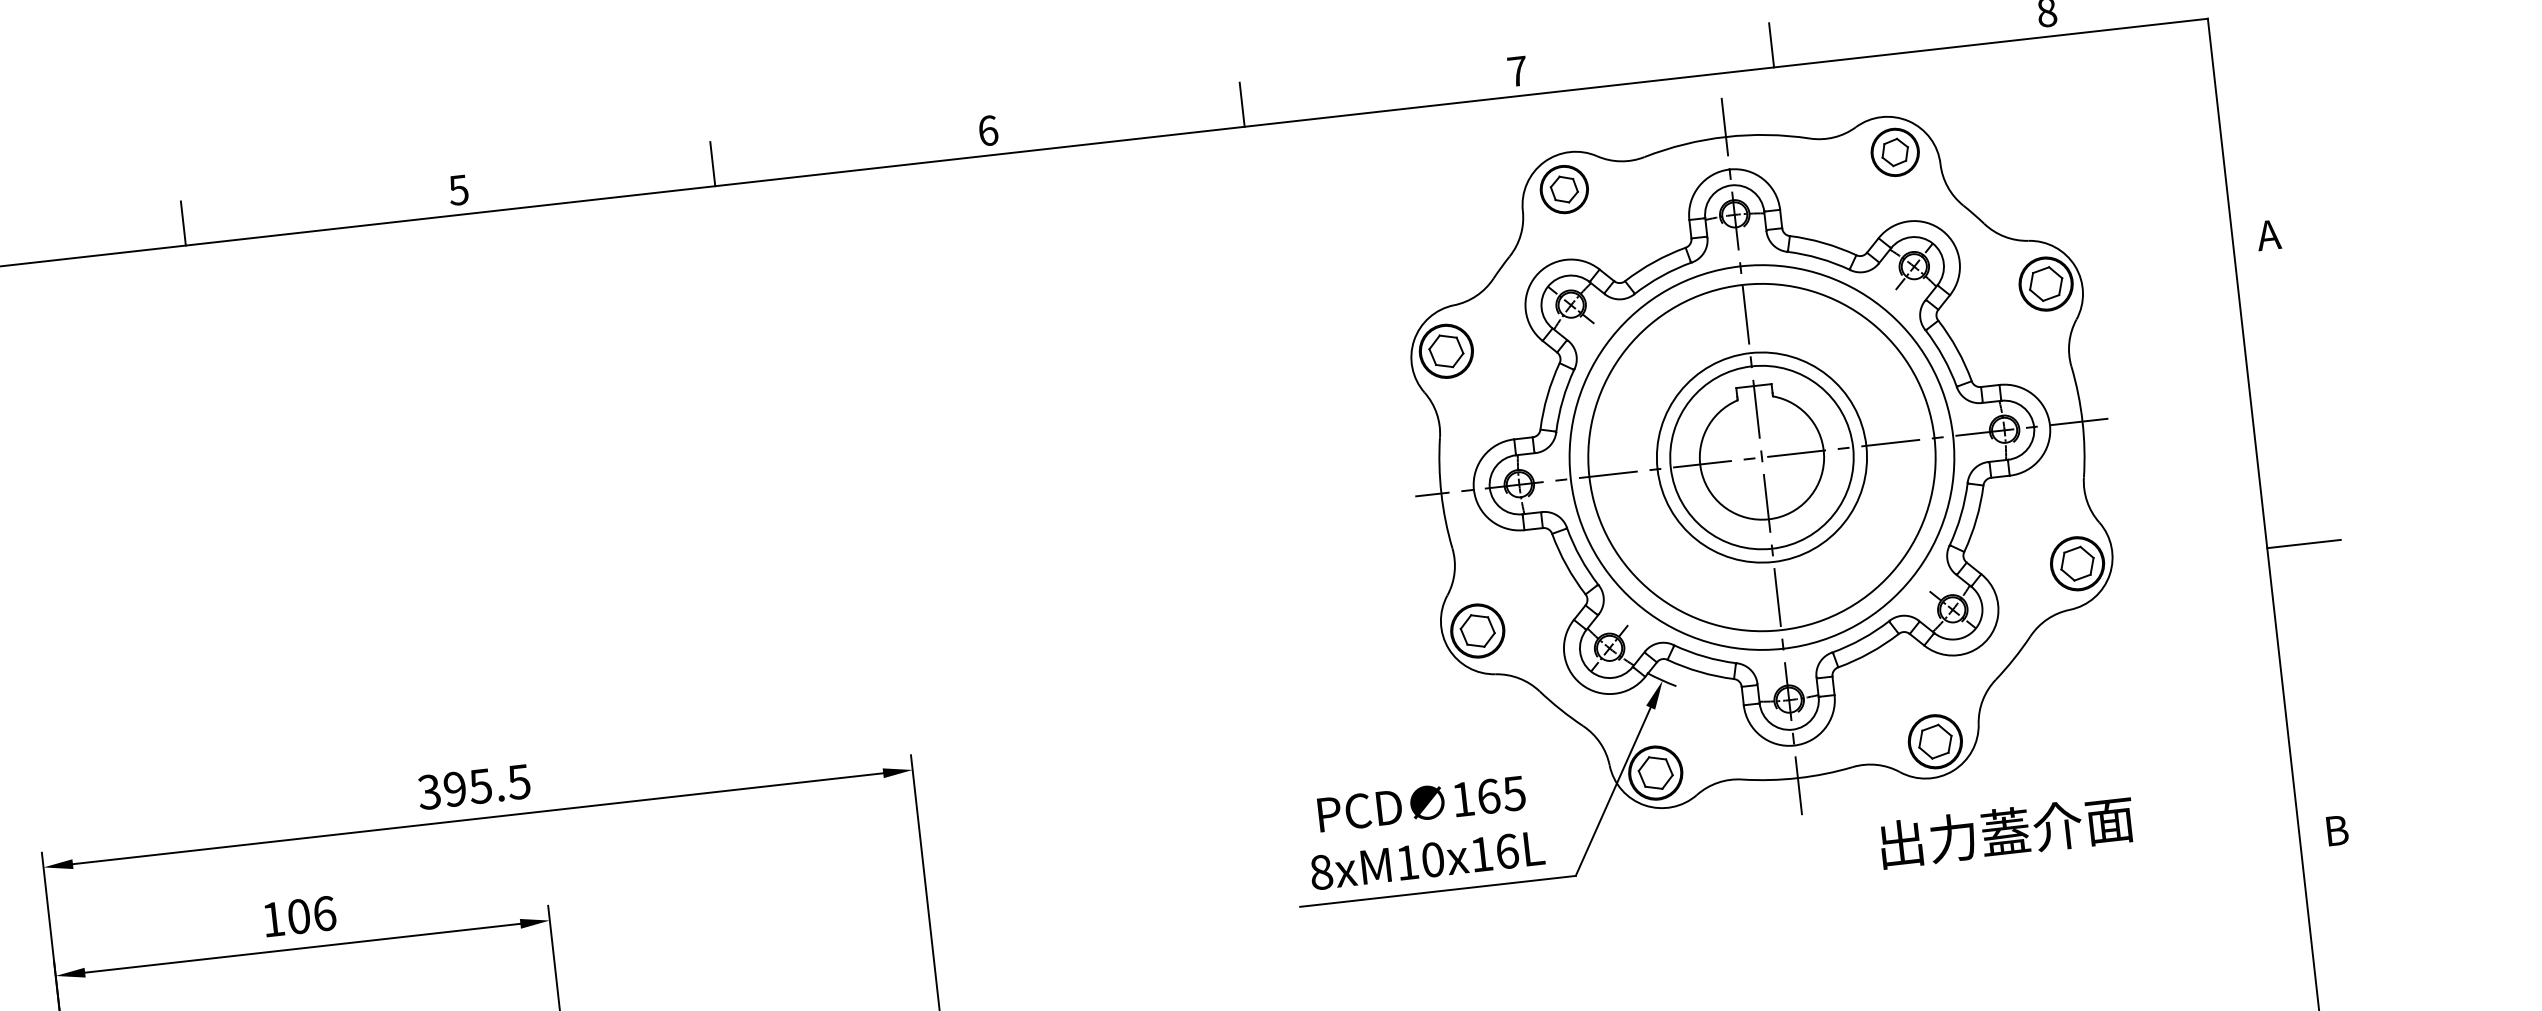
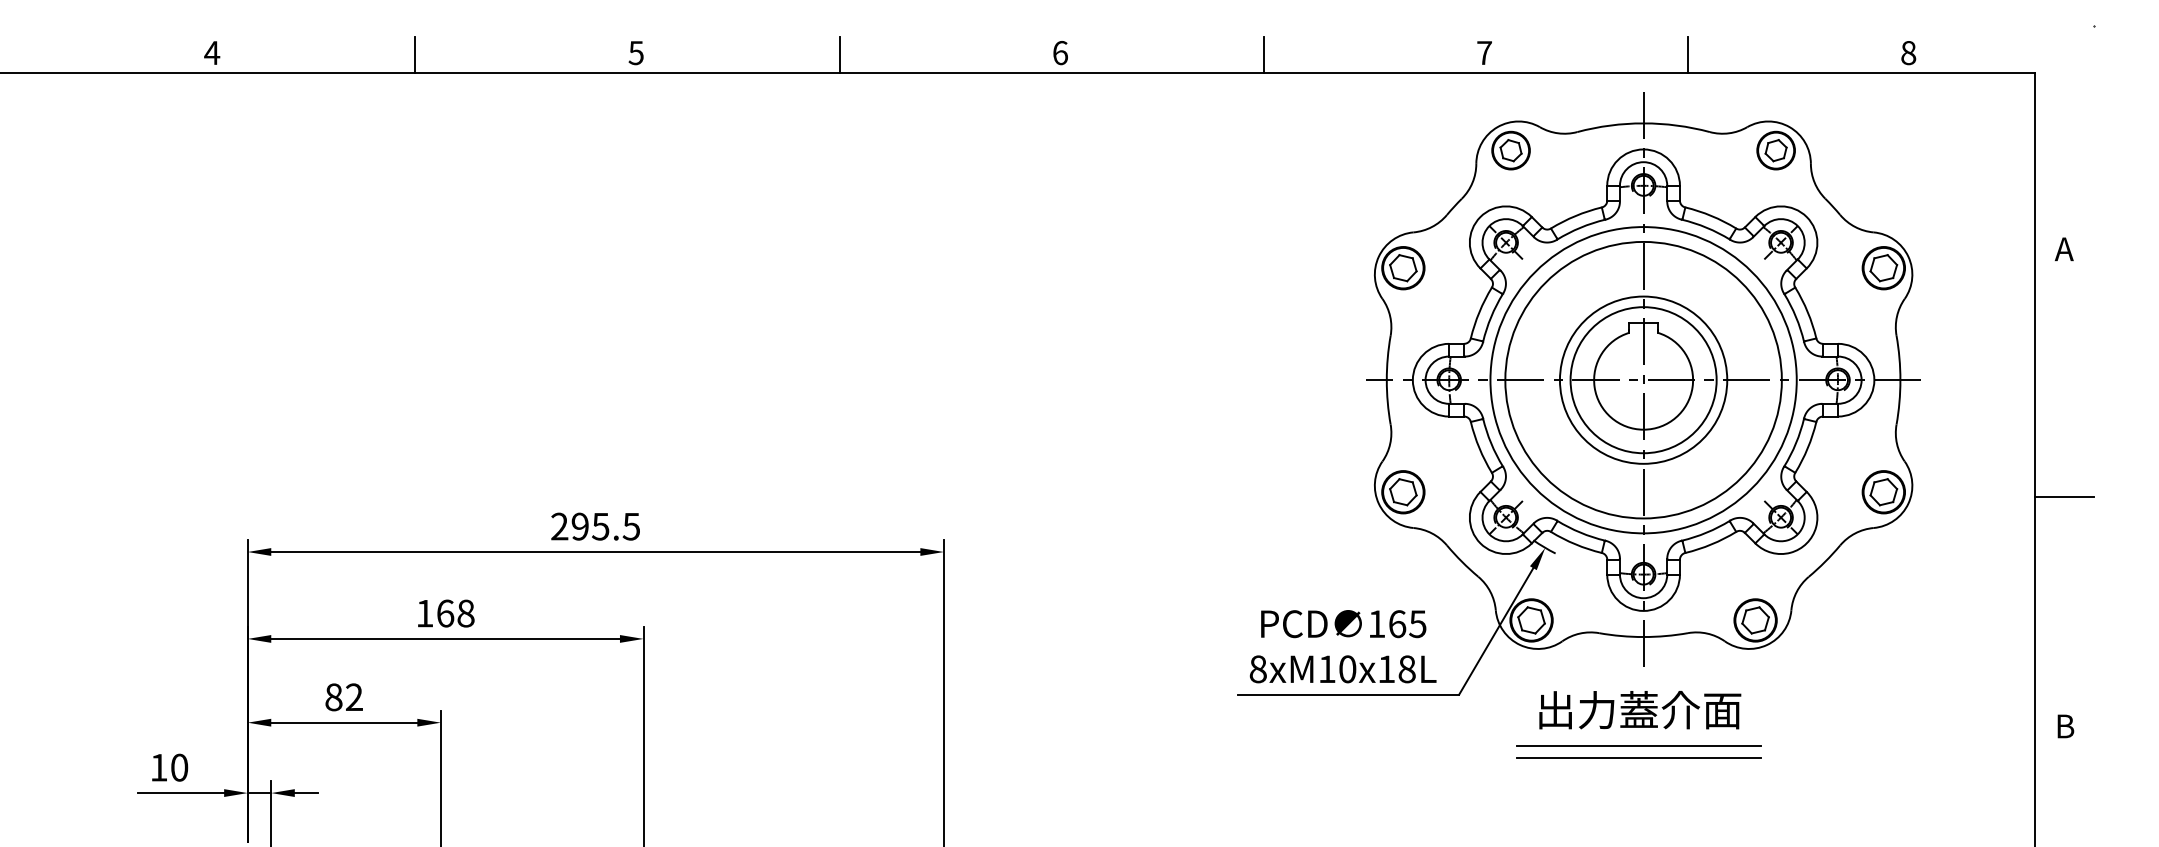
text: (429, 791) -> (559, 526), 395.5 -> 295.5
text: (2007, 832) -> (1640, 710), moved
text: (1506, 851) -> (1406, 669), 8xM10x16L -> 8xM10x18L
text: (311, 915) -> (455, 613), 106 -> 168
line: (1806, 915) -> (1638, 746), added
line: (1808, 929) -> (1638, 757), added

